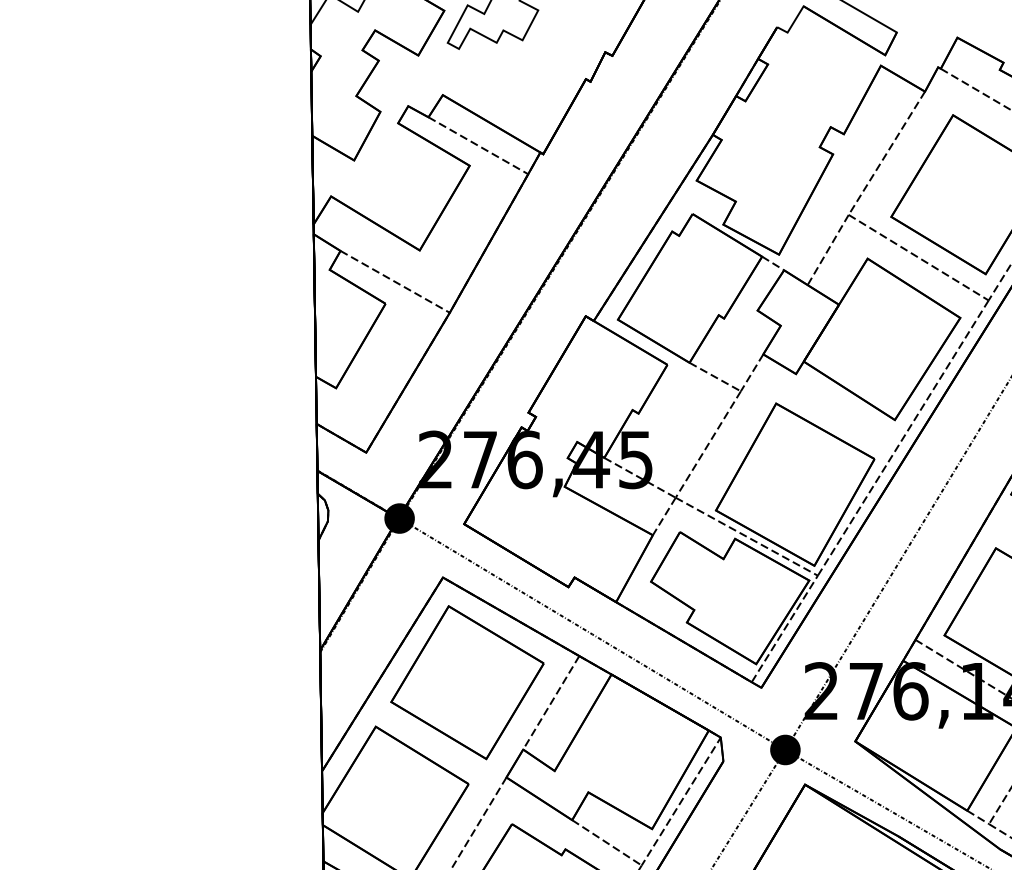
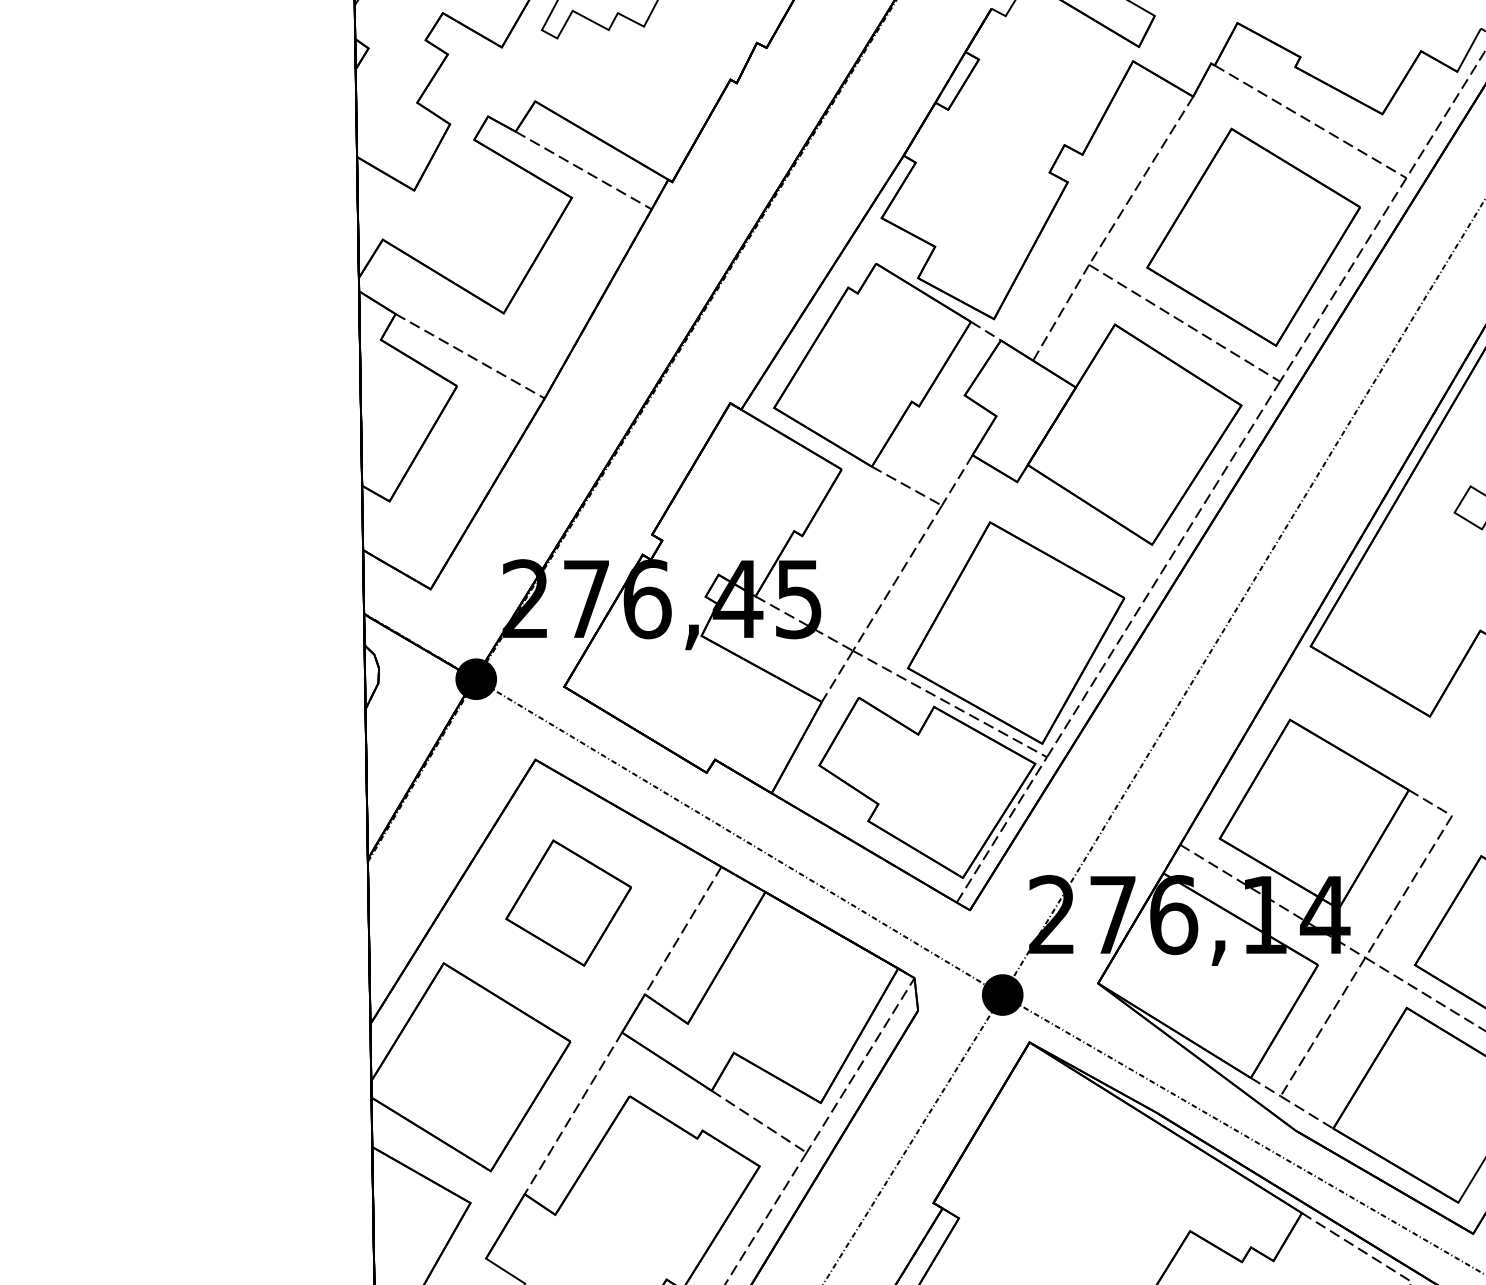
part: (467, 682) -> (568, 902), size x0.6

